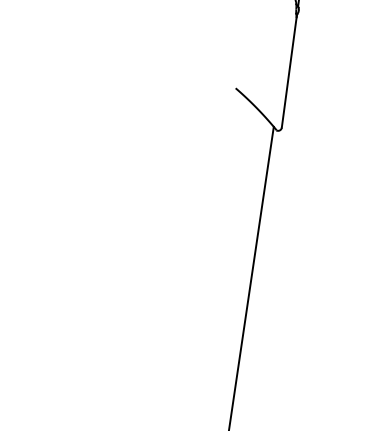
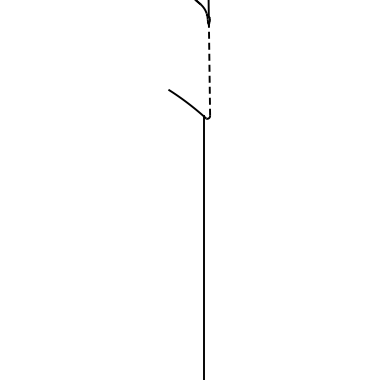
line: (289, 72) -> (209, 70), solid -> dashed

